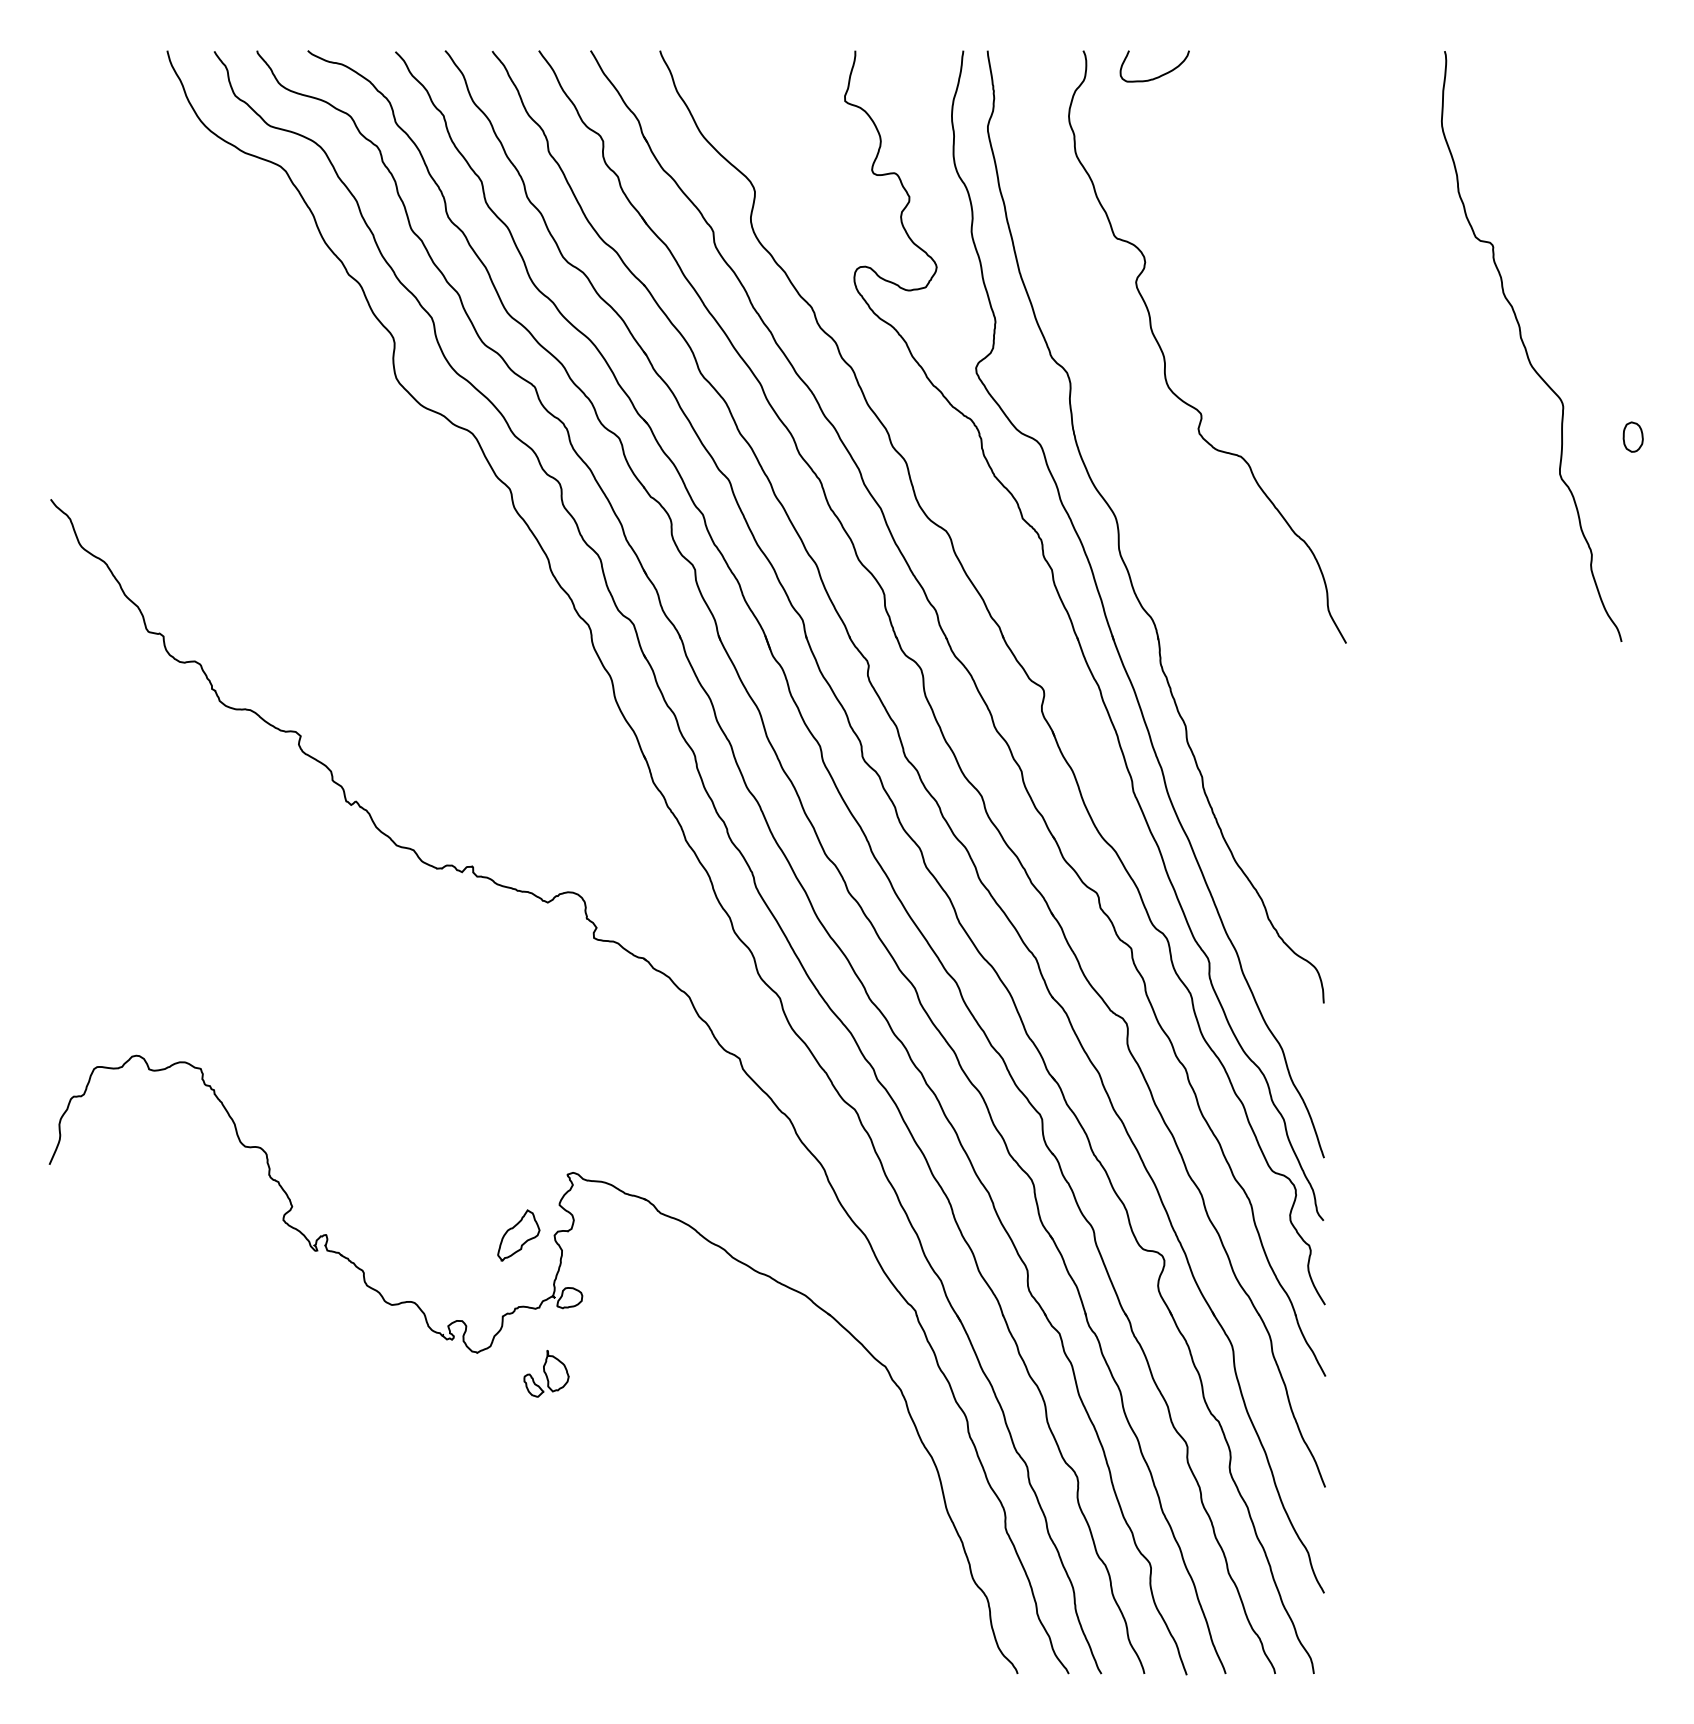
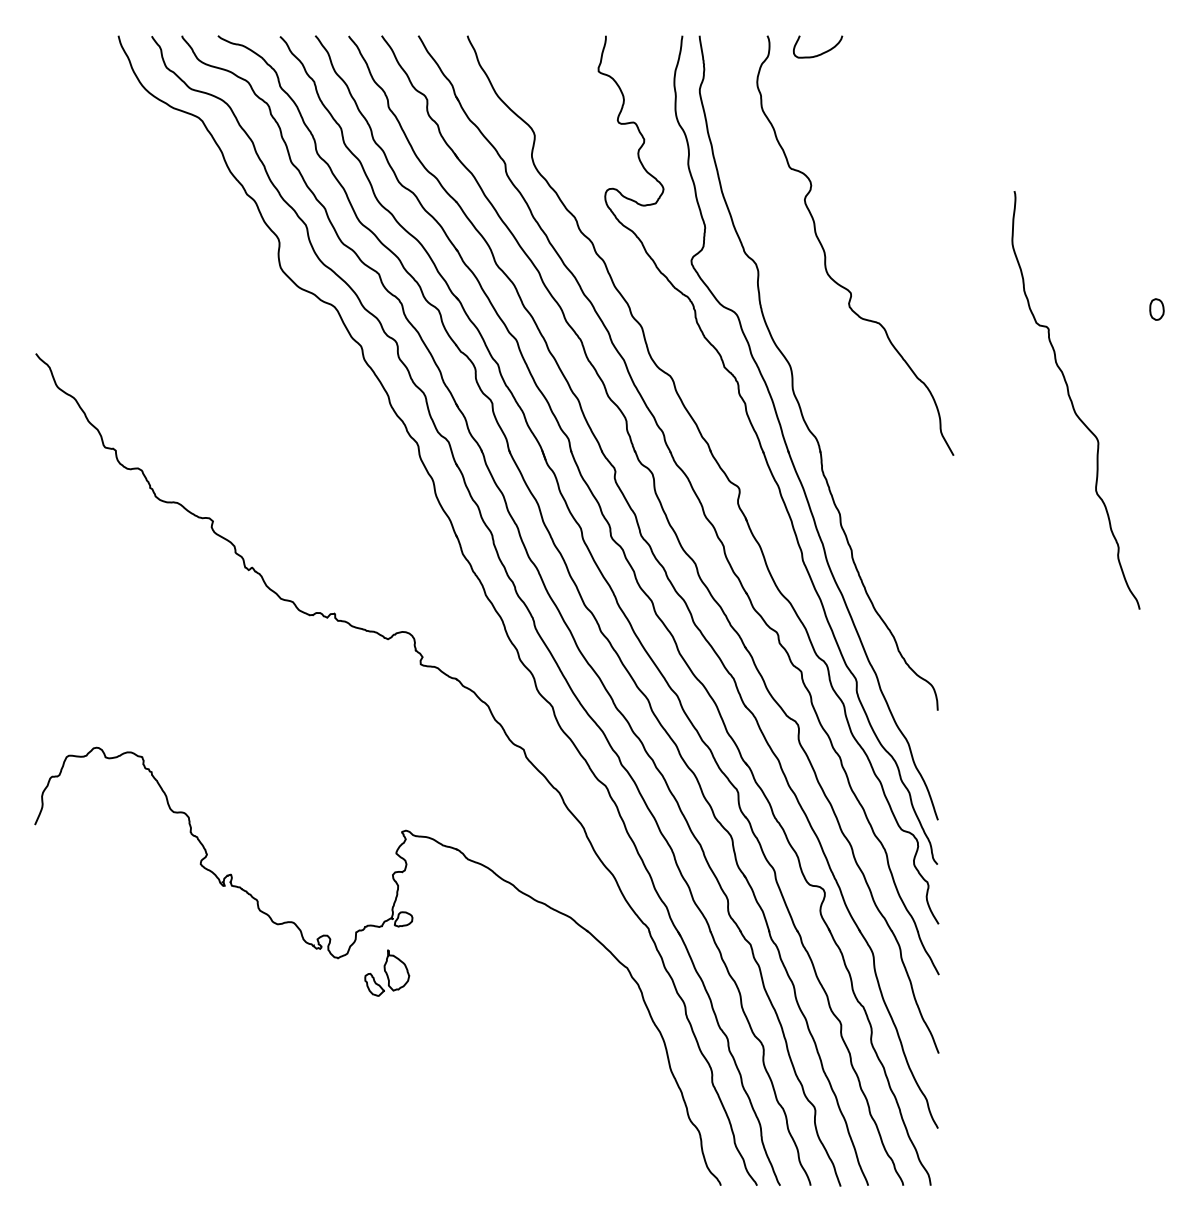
curve: (1526, 346) -> (1072, 400), moved
part: (518, 1234) -> (367, 874), removed
part: (545, 1372) -> (386, 972), size x1.4

